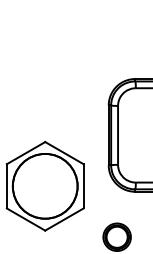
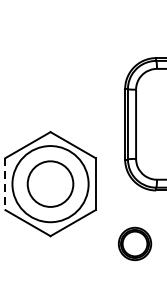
circle: (44, 185) -> (49, 183), size x0.6
line: (6, 186) -> (5, 184), solid -> dashed

